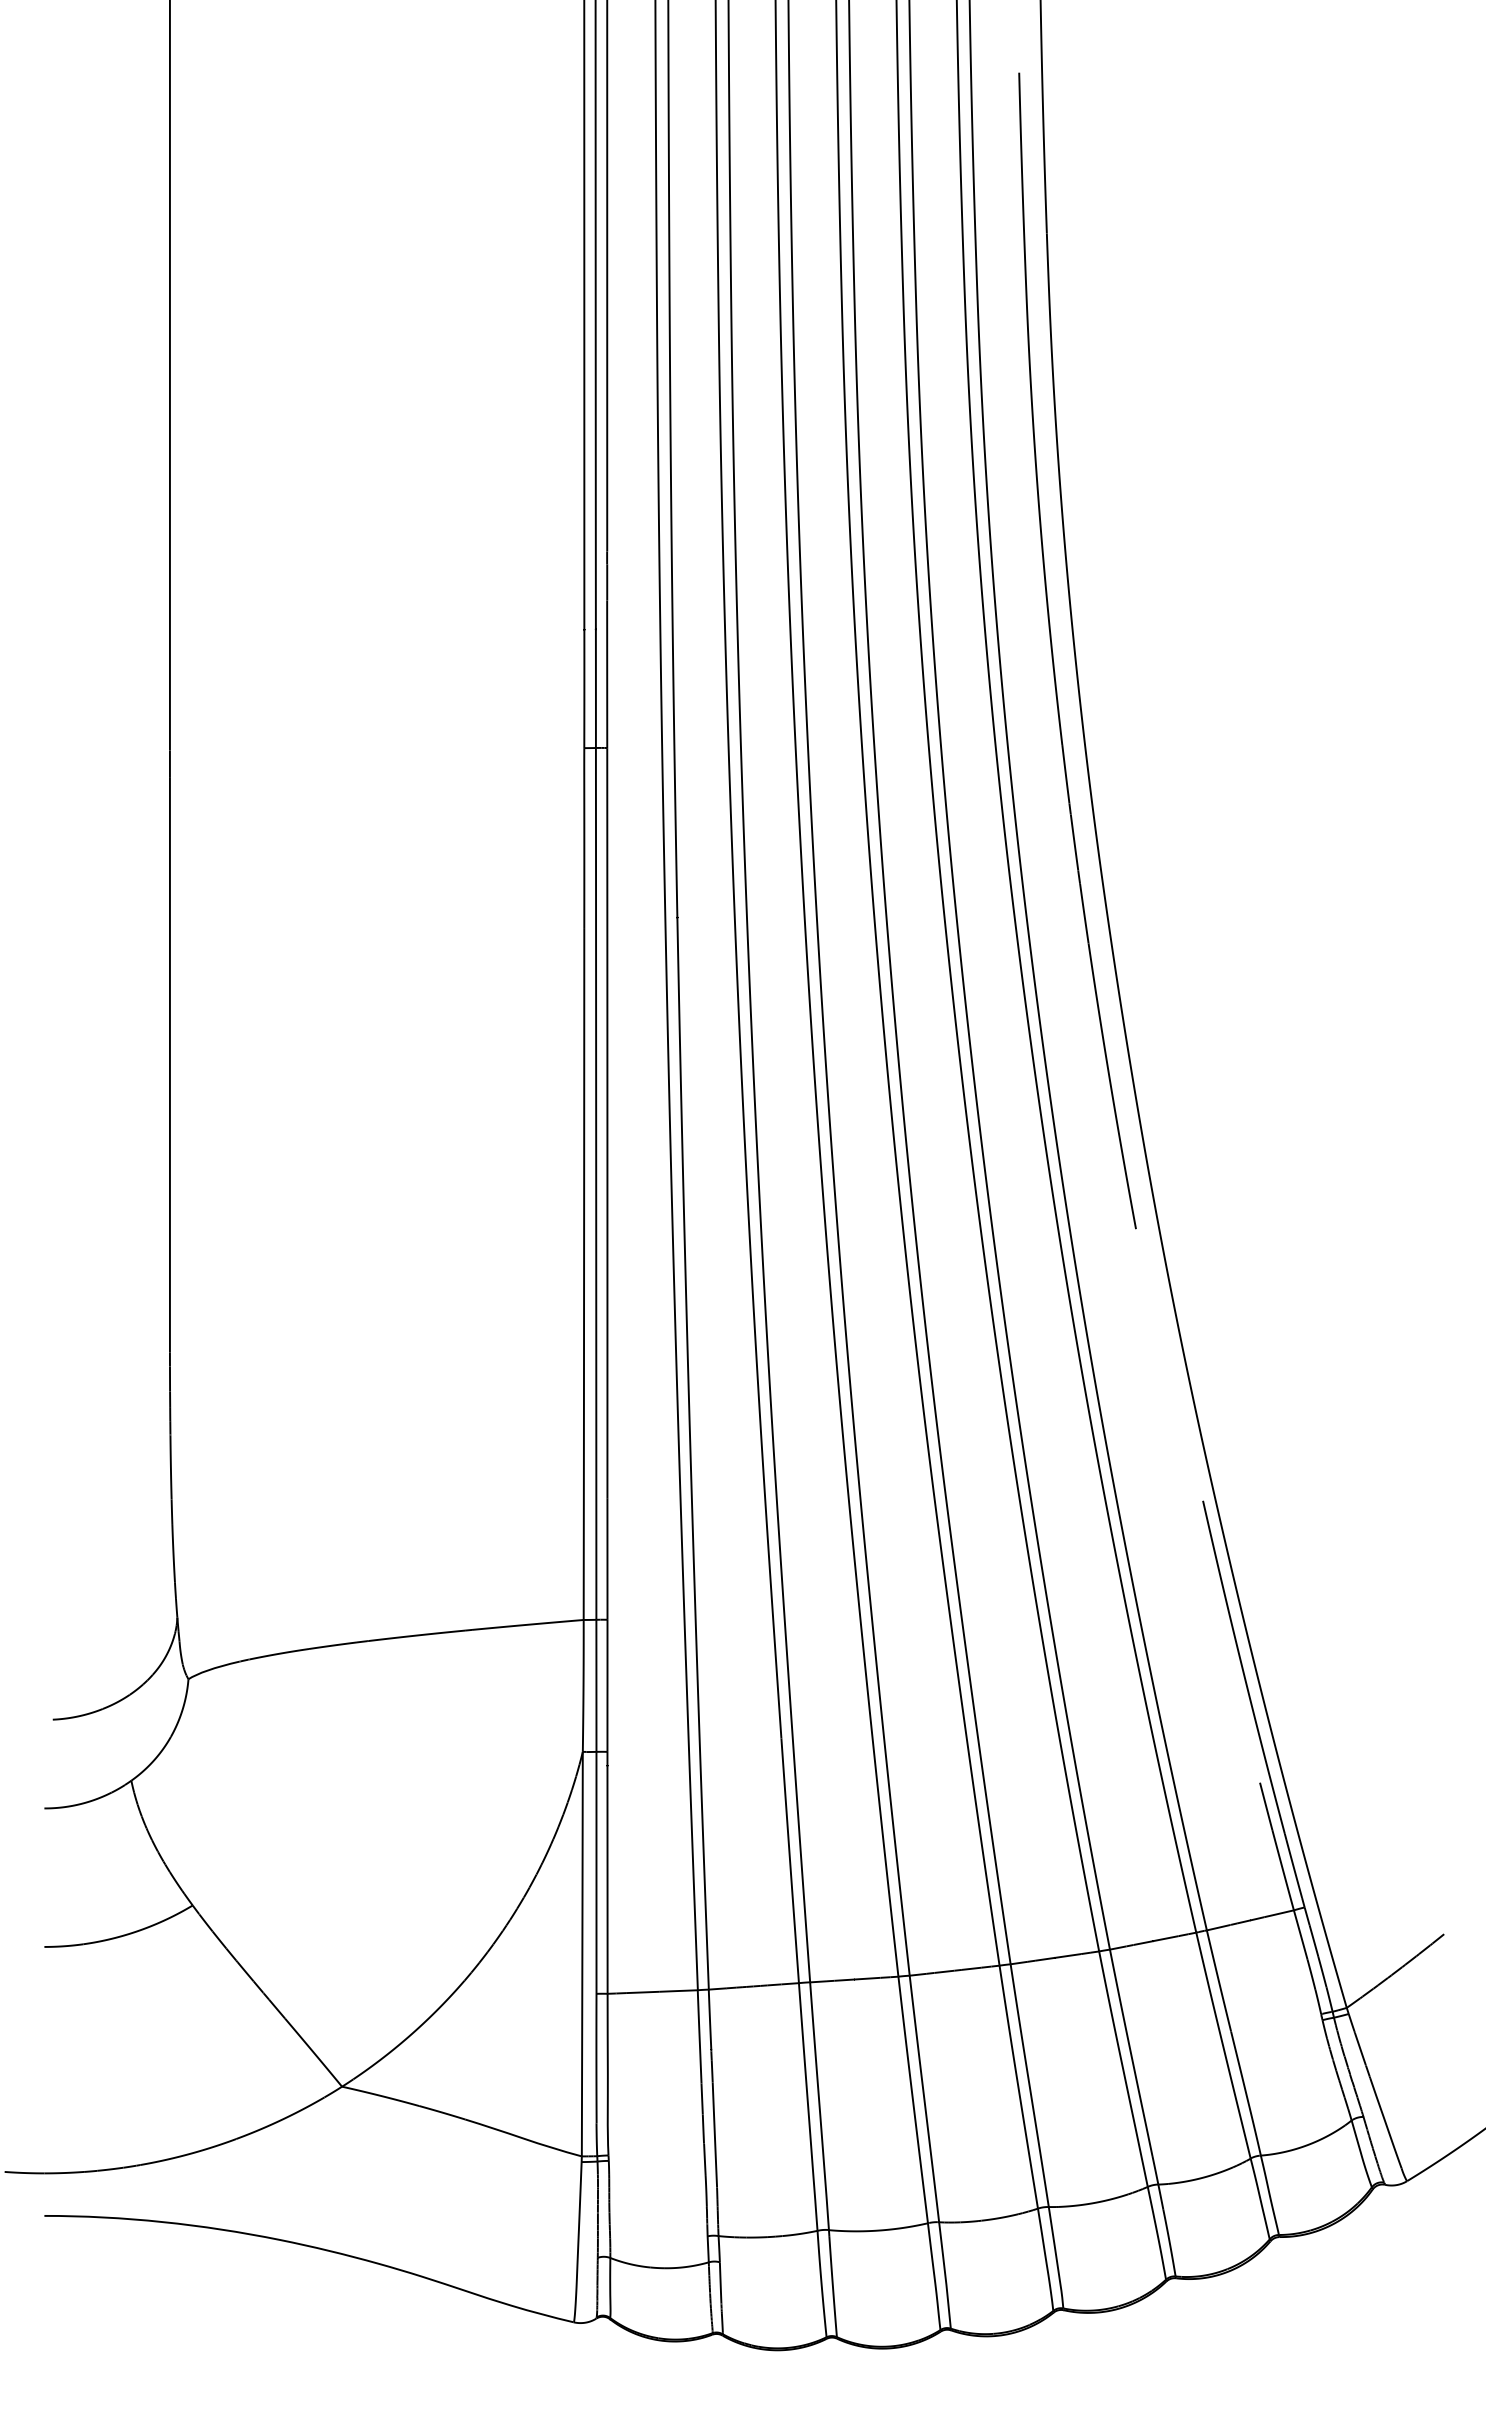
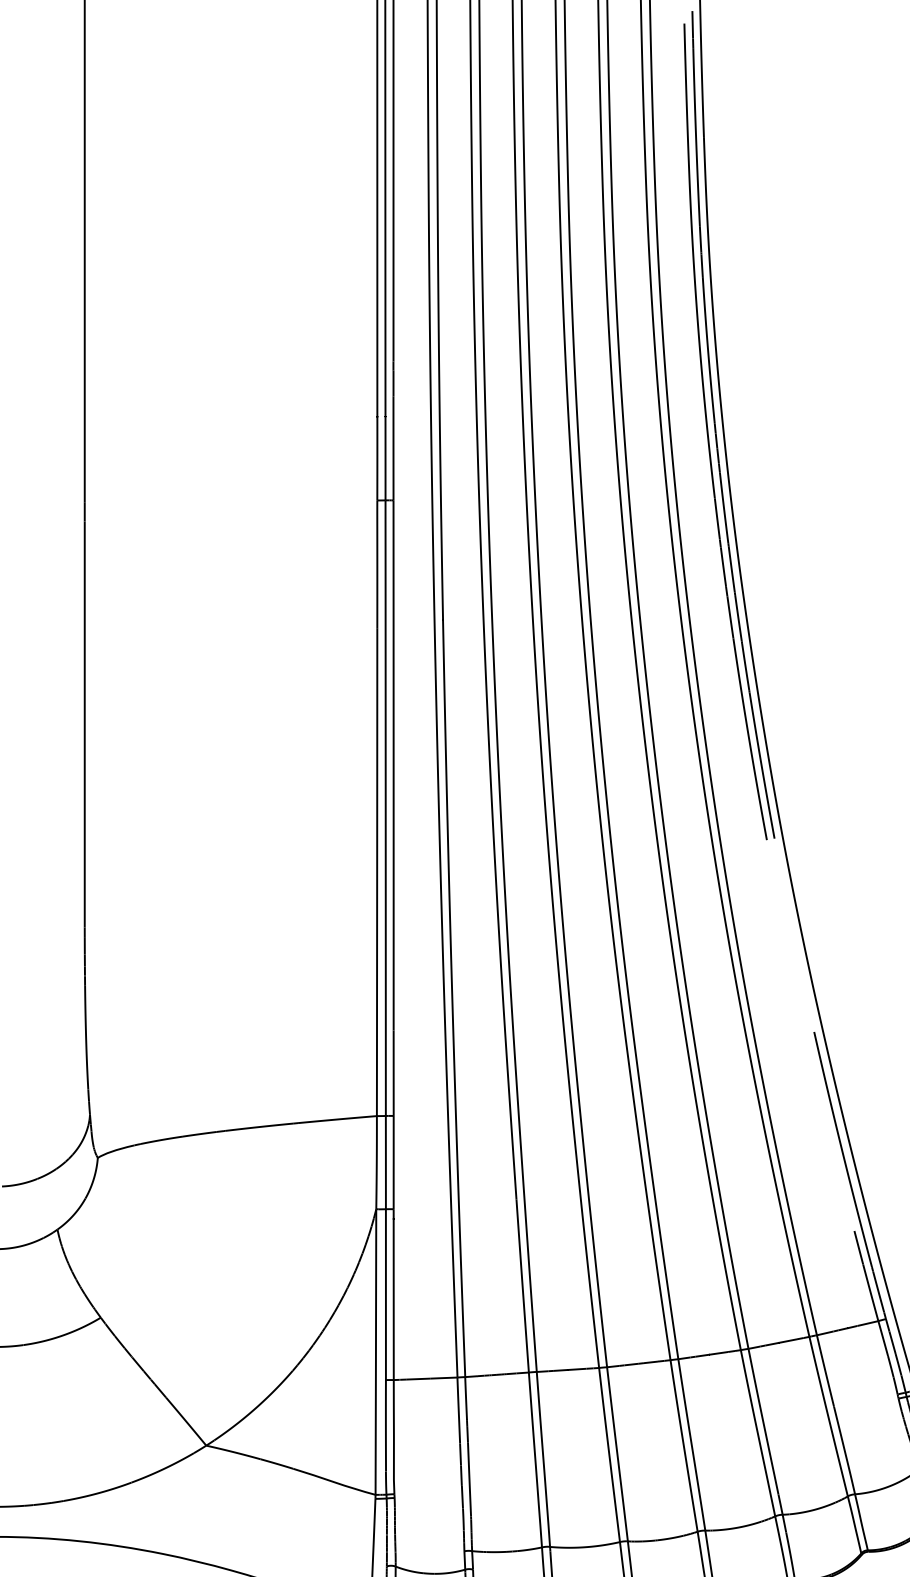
part: (1063, 641) -> (715, 425), added

